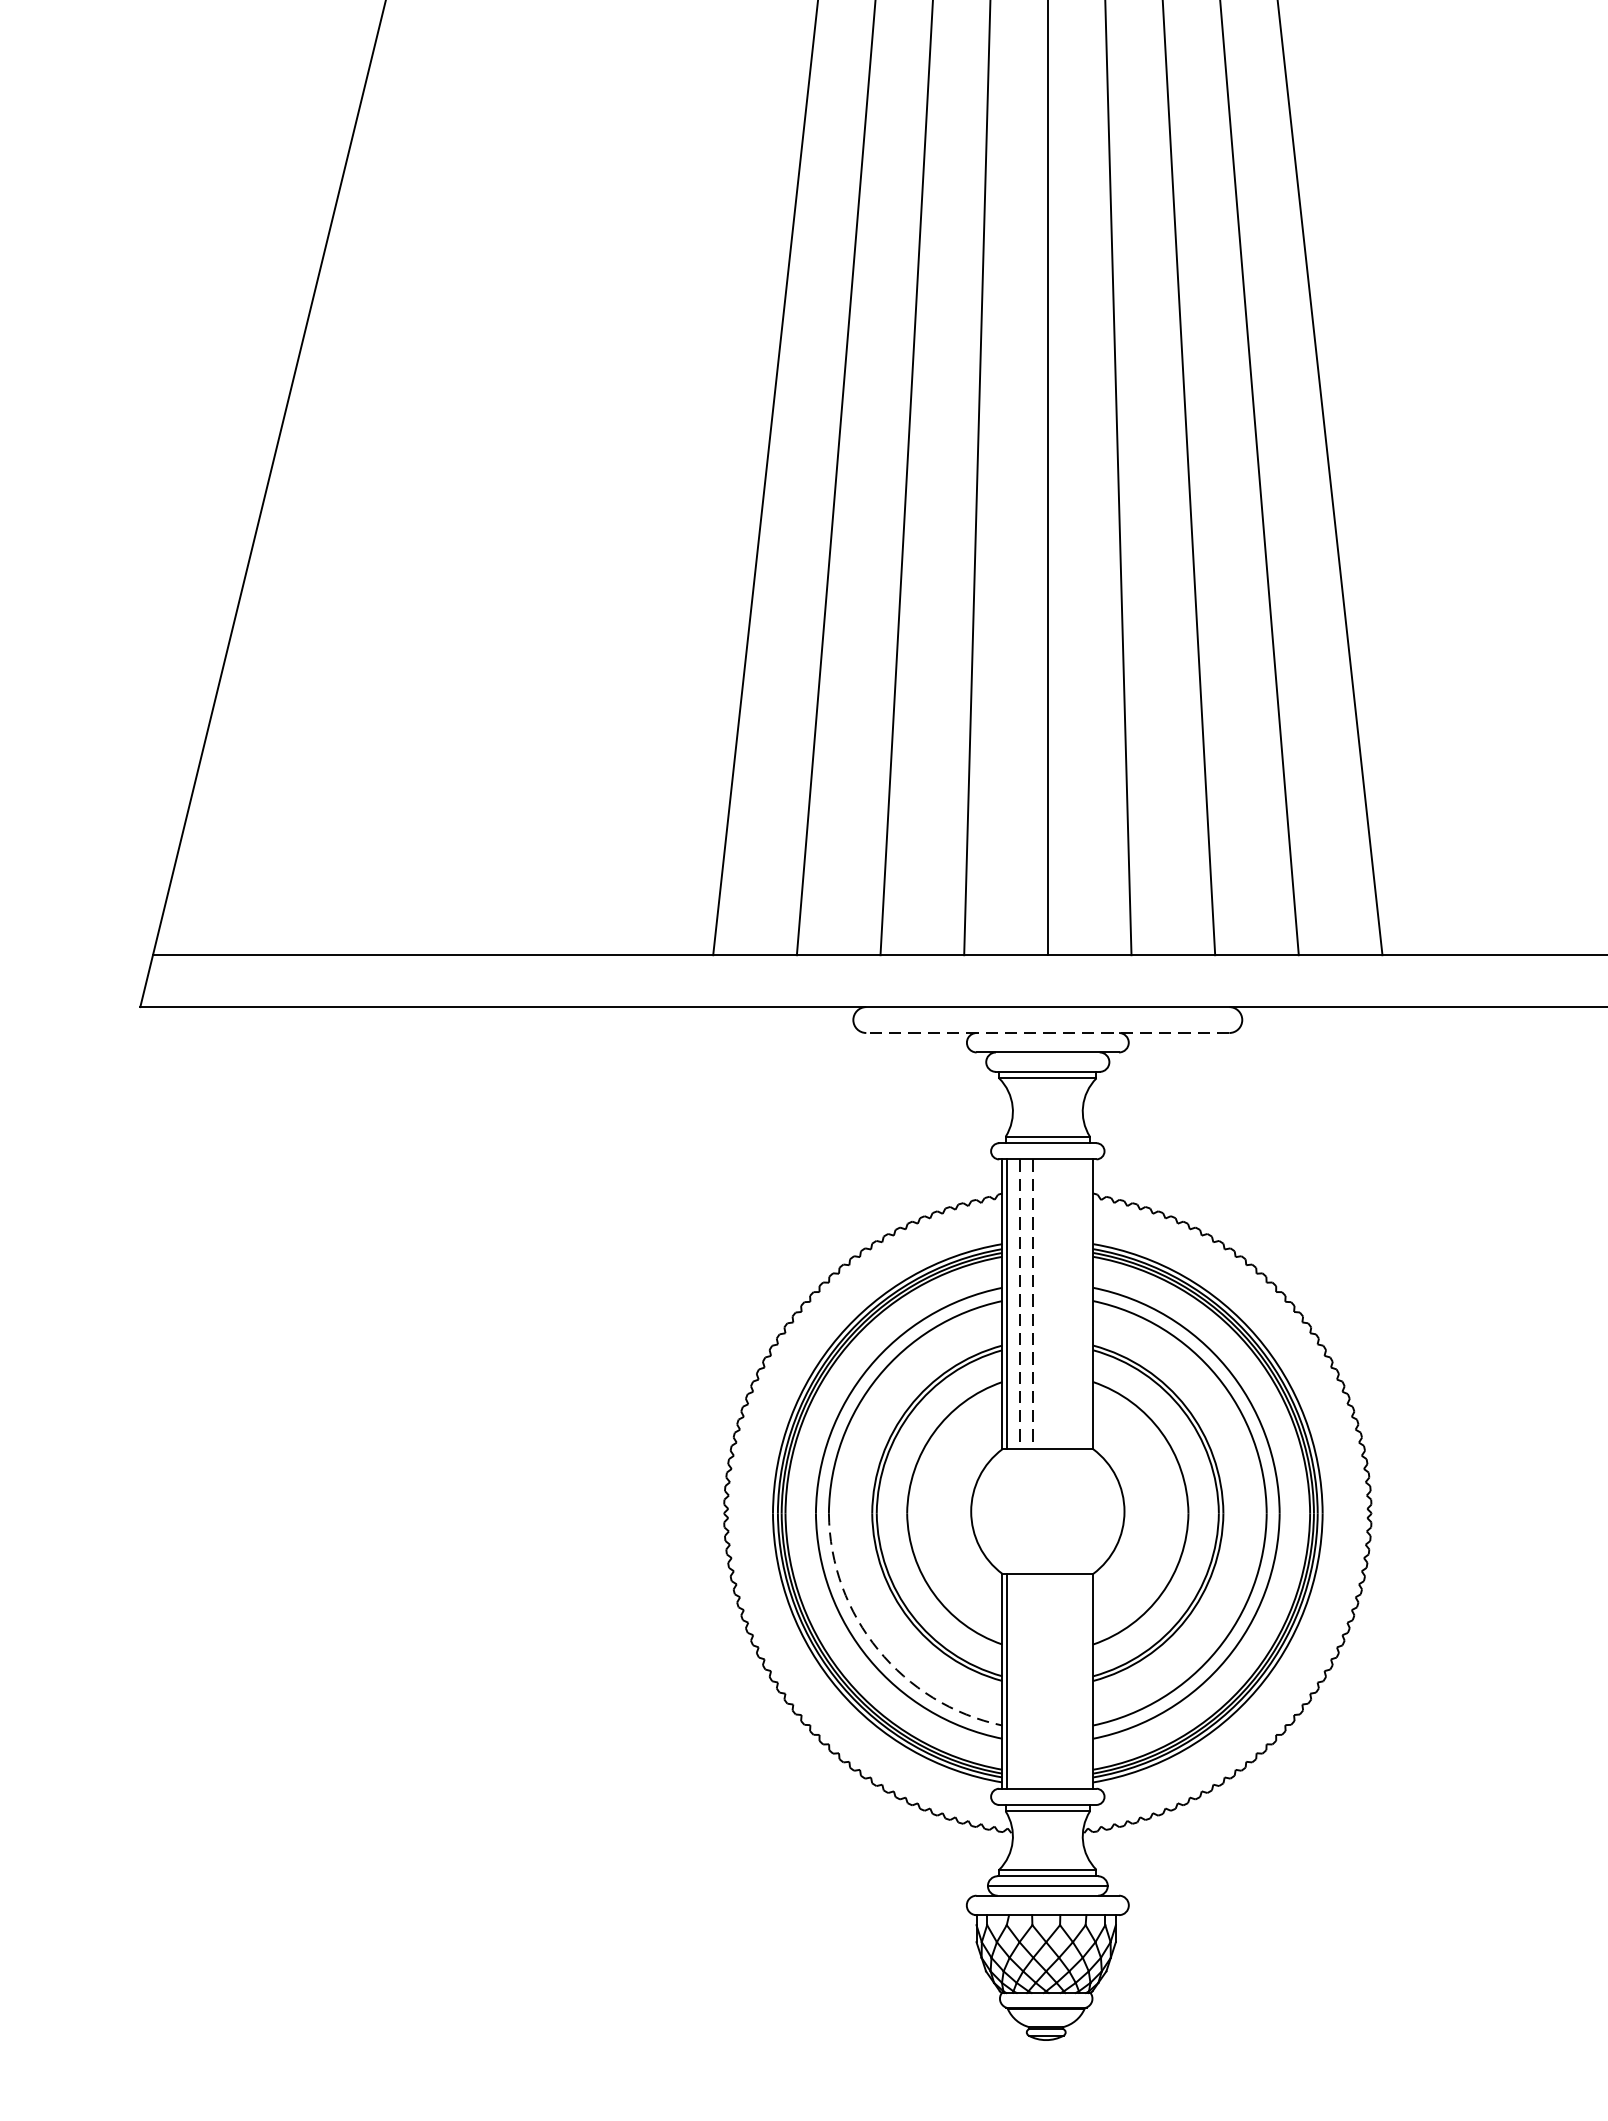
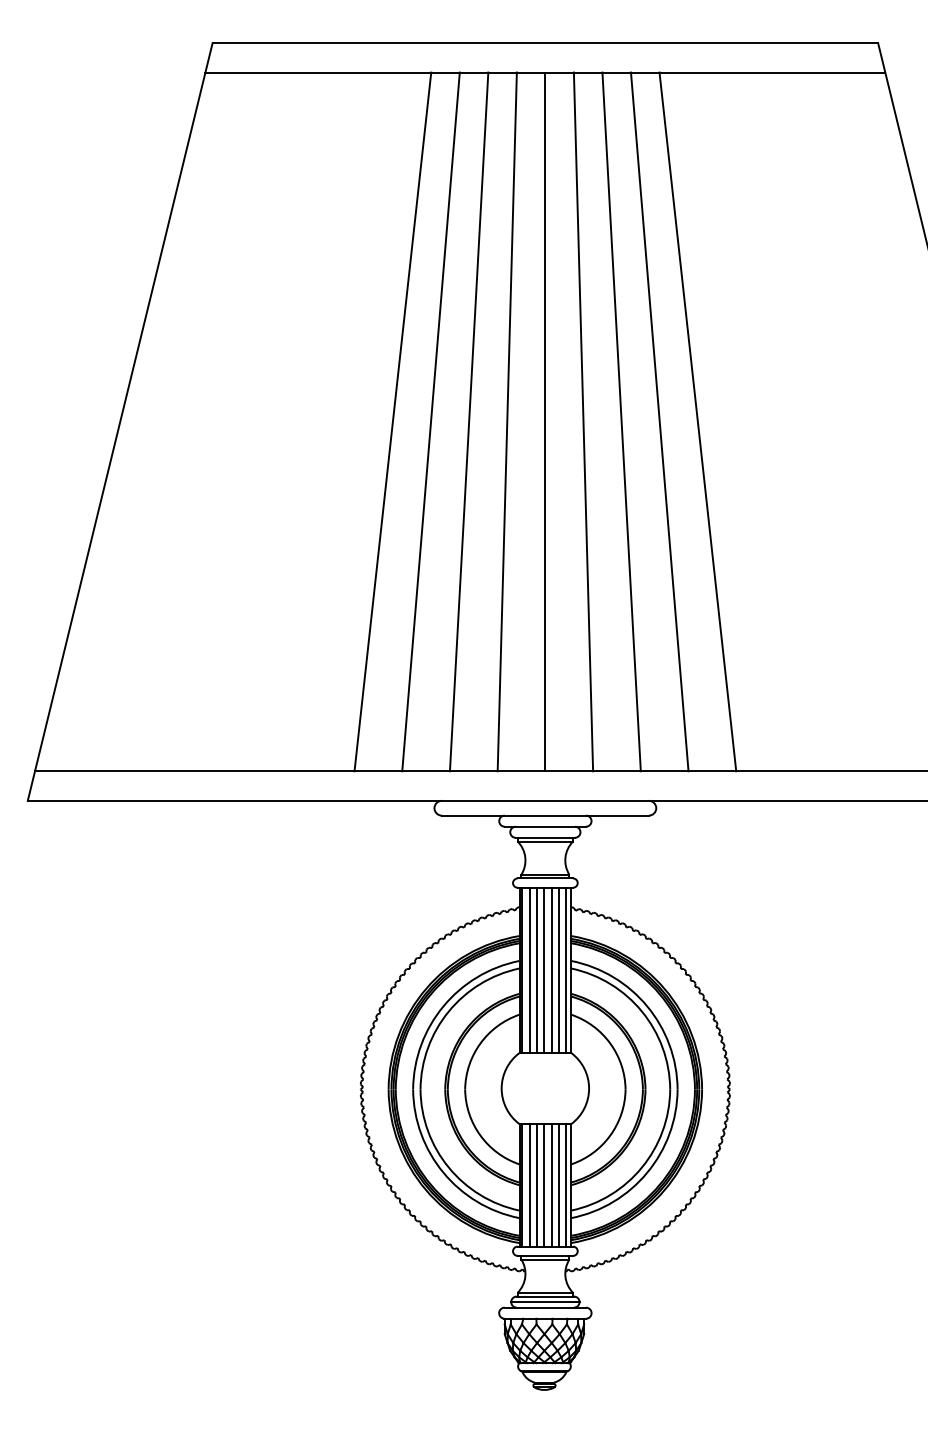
line: (1048, 1032) -> (545, 815), dashed -> solid
line: (1019, 1304) -> (529, 970), dashed -> solid
line: (1032, 1304) -> (536, 970), dashed -> solid
line: (1046, 1304) -> (544, 970), added
line: (1058, 1304) -> (551, 970), added
line: (1072, 1304) -> (559, 970), added
line: (1084, 1304) -> (566, 970), added
arc: (877, 1649) -> (448, 1167), dashed -> solid
line: (1019, 1681) -> (529, 1185), added
line: (1032, 1681) -> (536, 1185), added
line: (1046, 1681) -> (544, 1185), added
line: (1058, 1681) -> (551, 1185), added
line: (1072, 1681) -> (559, 1185), added
line: (1084, 1681) -> (566, 1185), added

